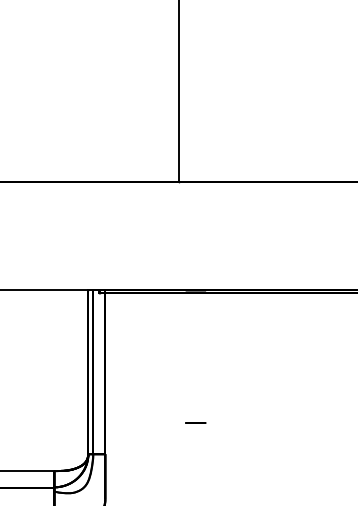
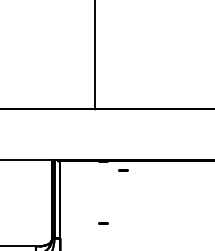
part: (237, 311) -> (123, 170), added

